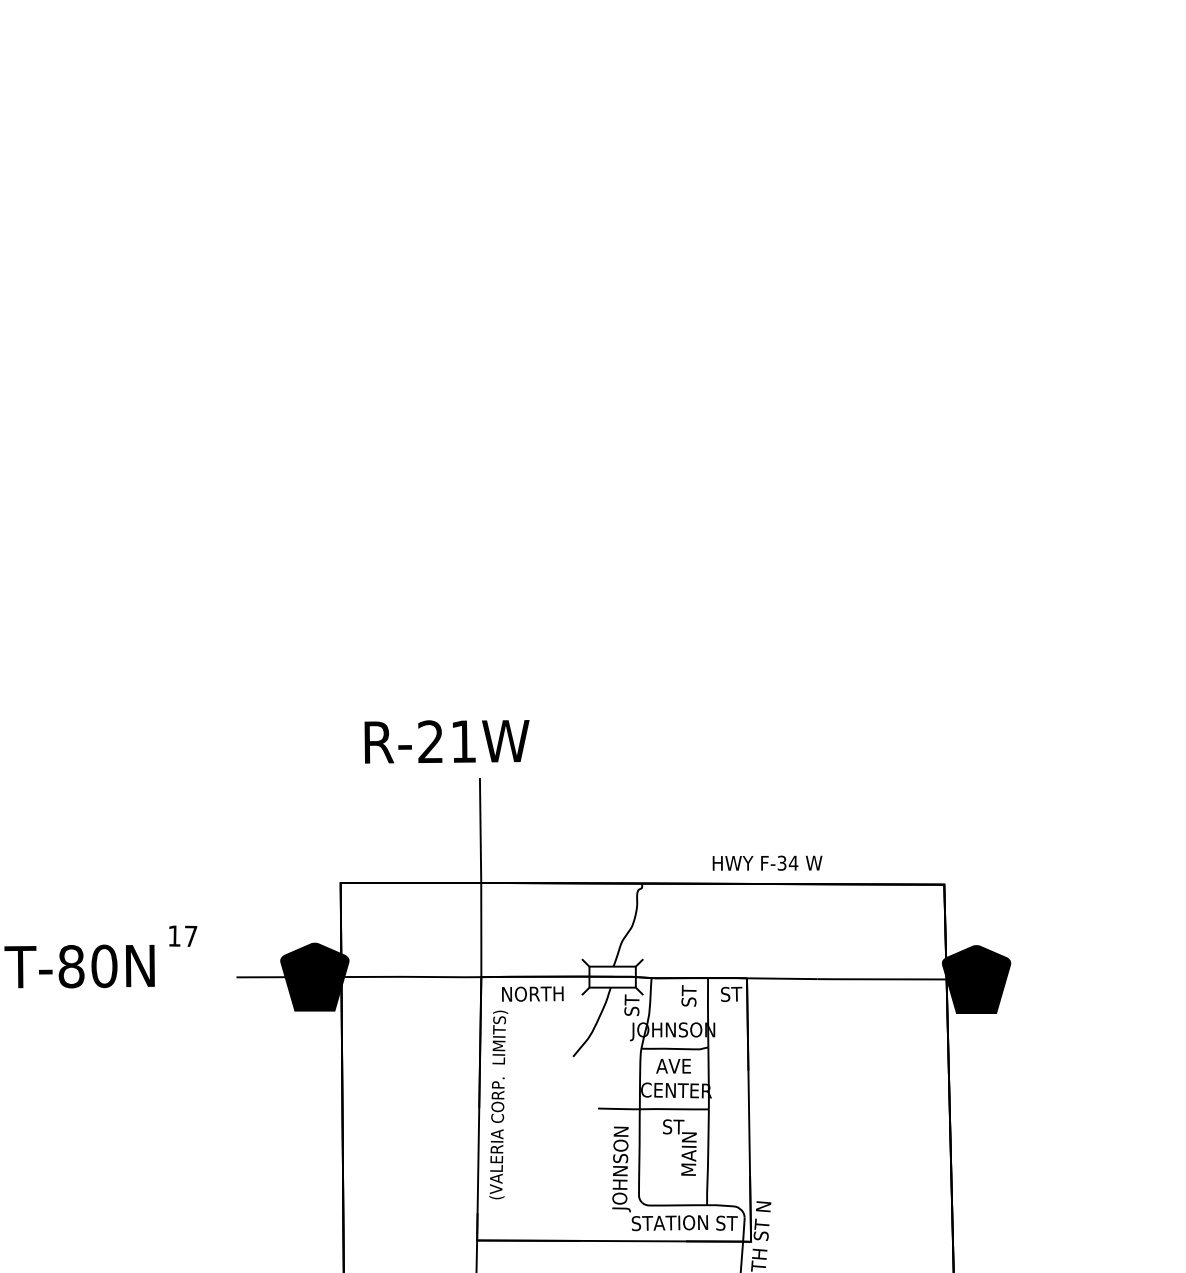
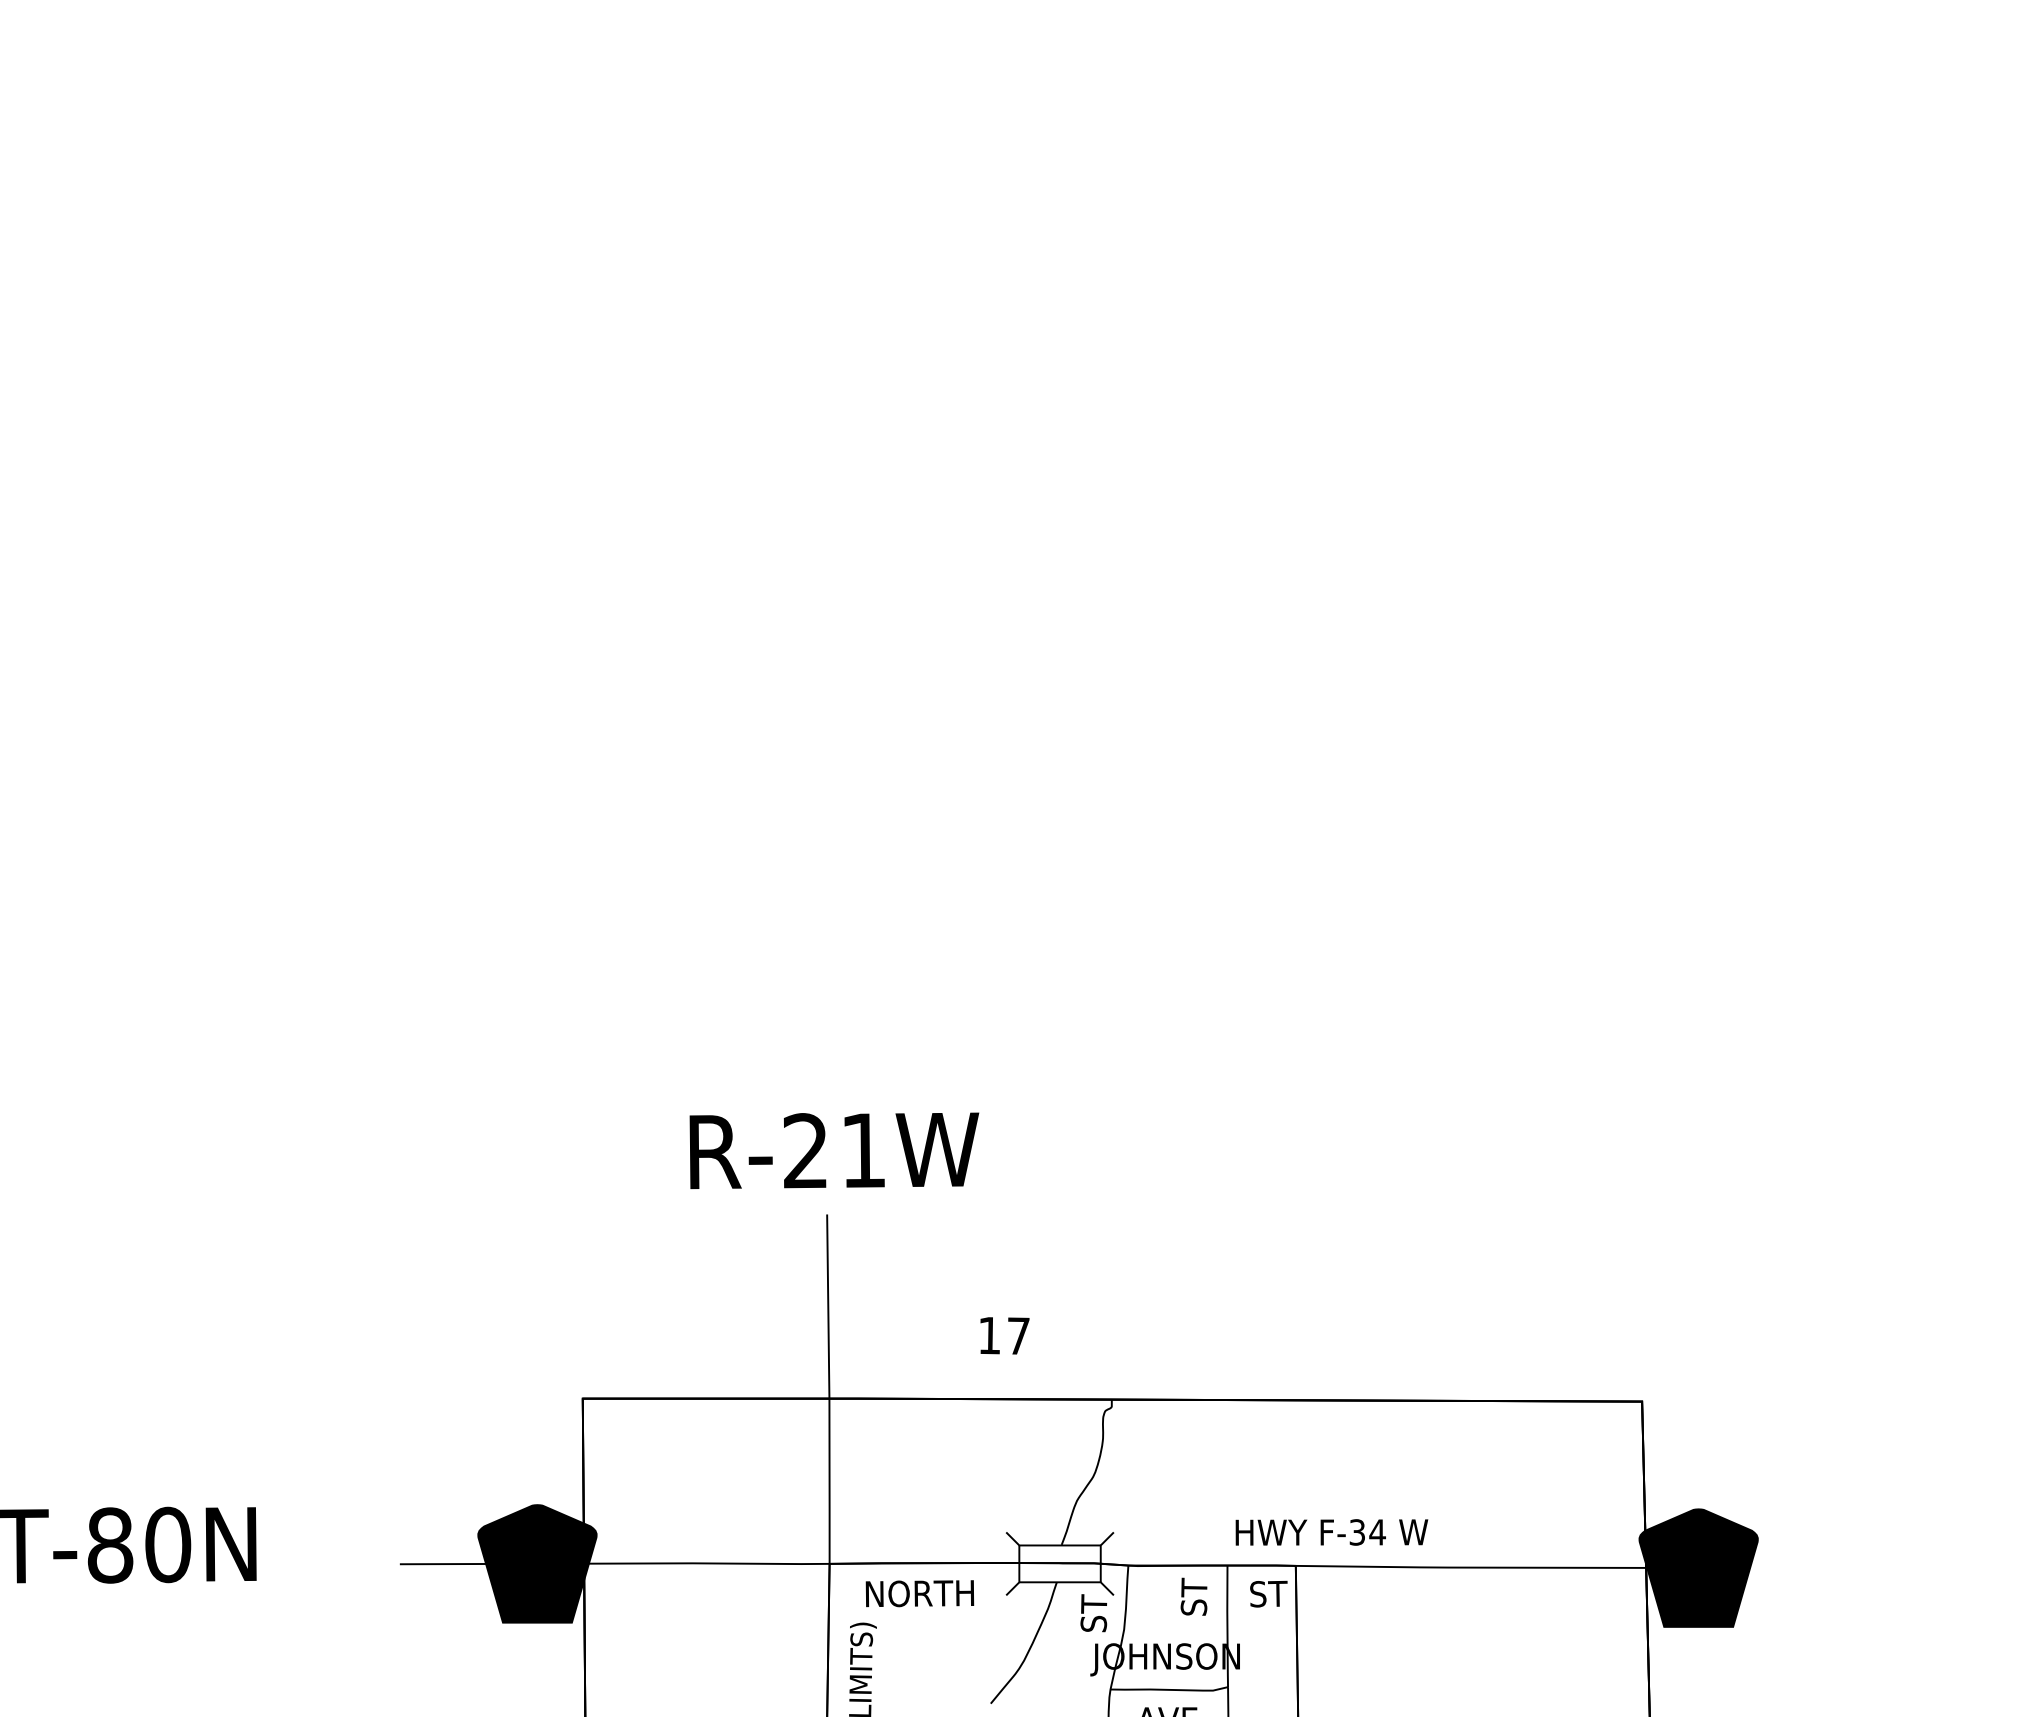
text: (446, 741) -> (833, 1150), moved
text: (767, 862) -> (1331, 1531), moved
text: (183, 935) -> (1005, 1334), moved

